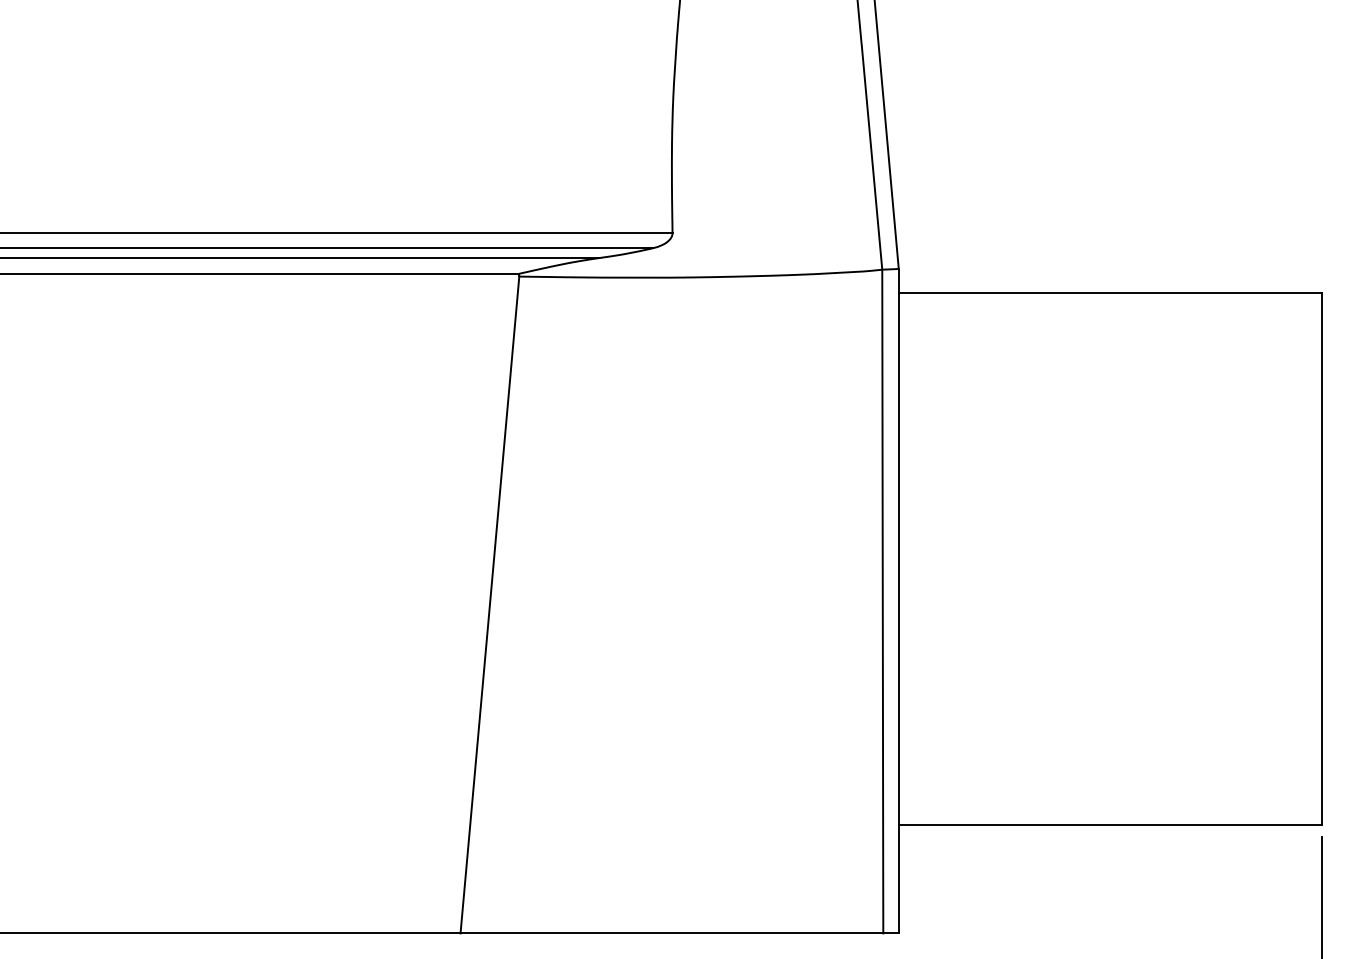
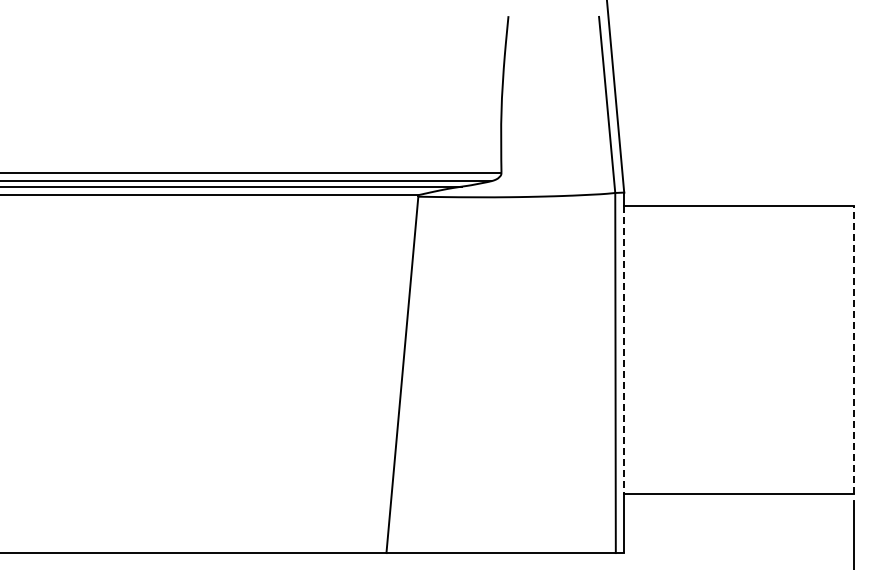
line: (1321, 558) -> (853, 349), solid -> dashed
line: (899, 560) -> (624, 350), solid -> dashed

